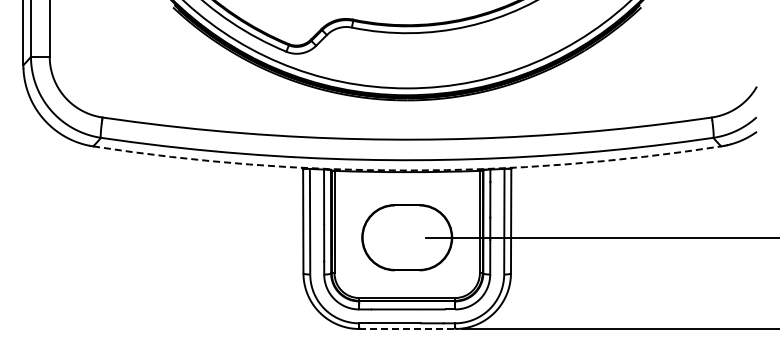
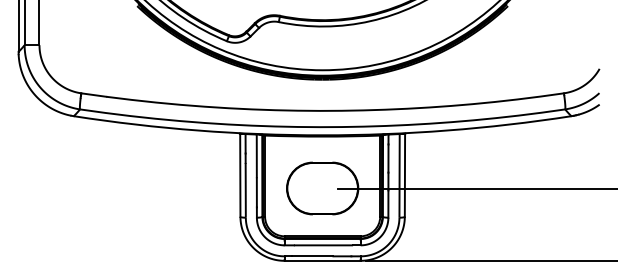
arc: (407, 170) -> (322, 135), dashed -> solid
line: (407, 328) -> (322, 260), dashed -> solid

